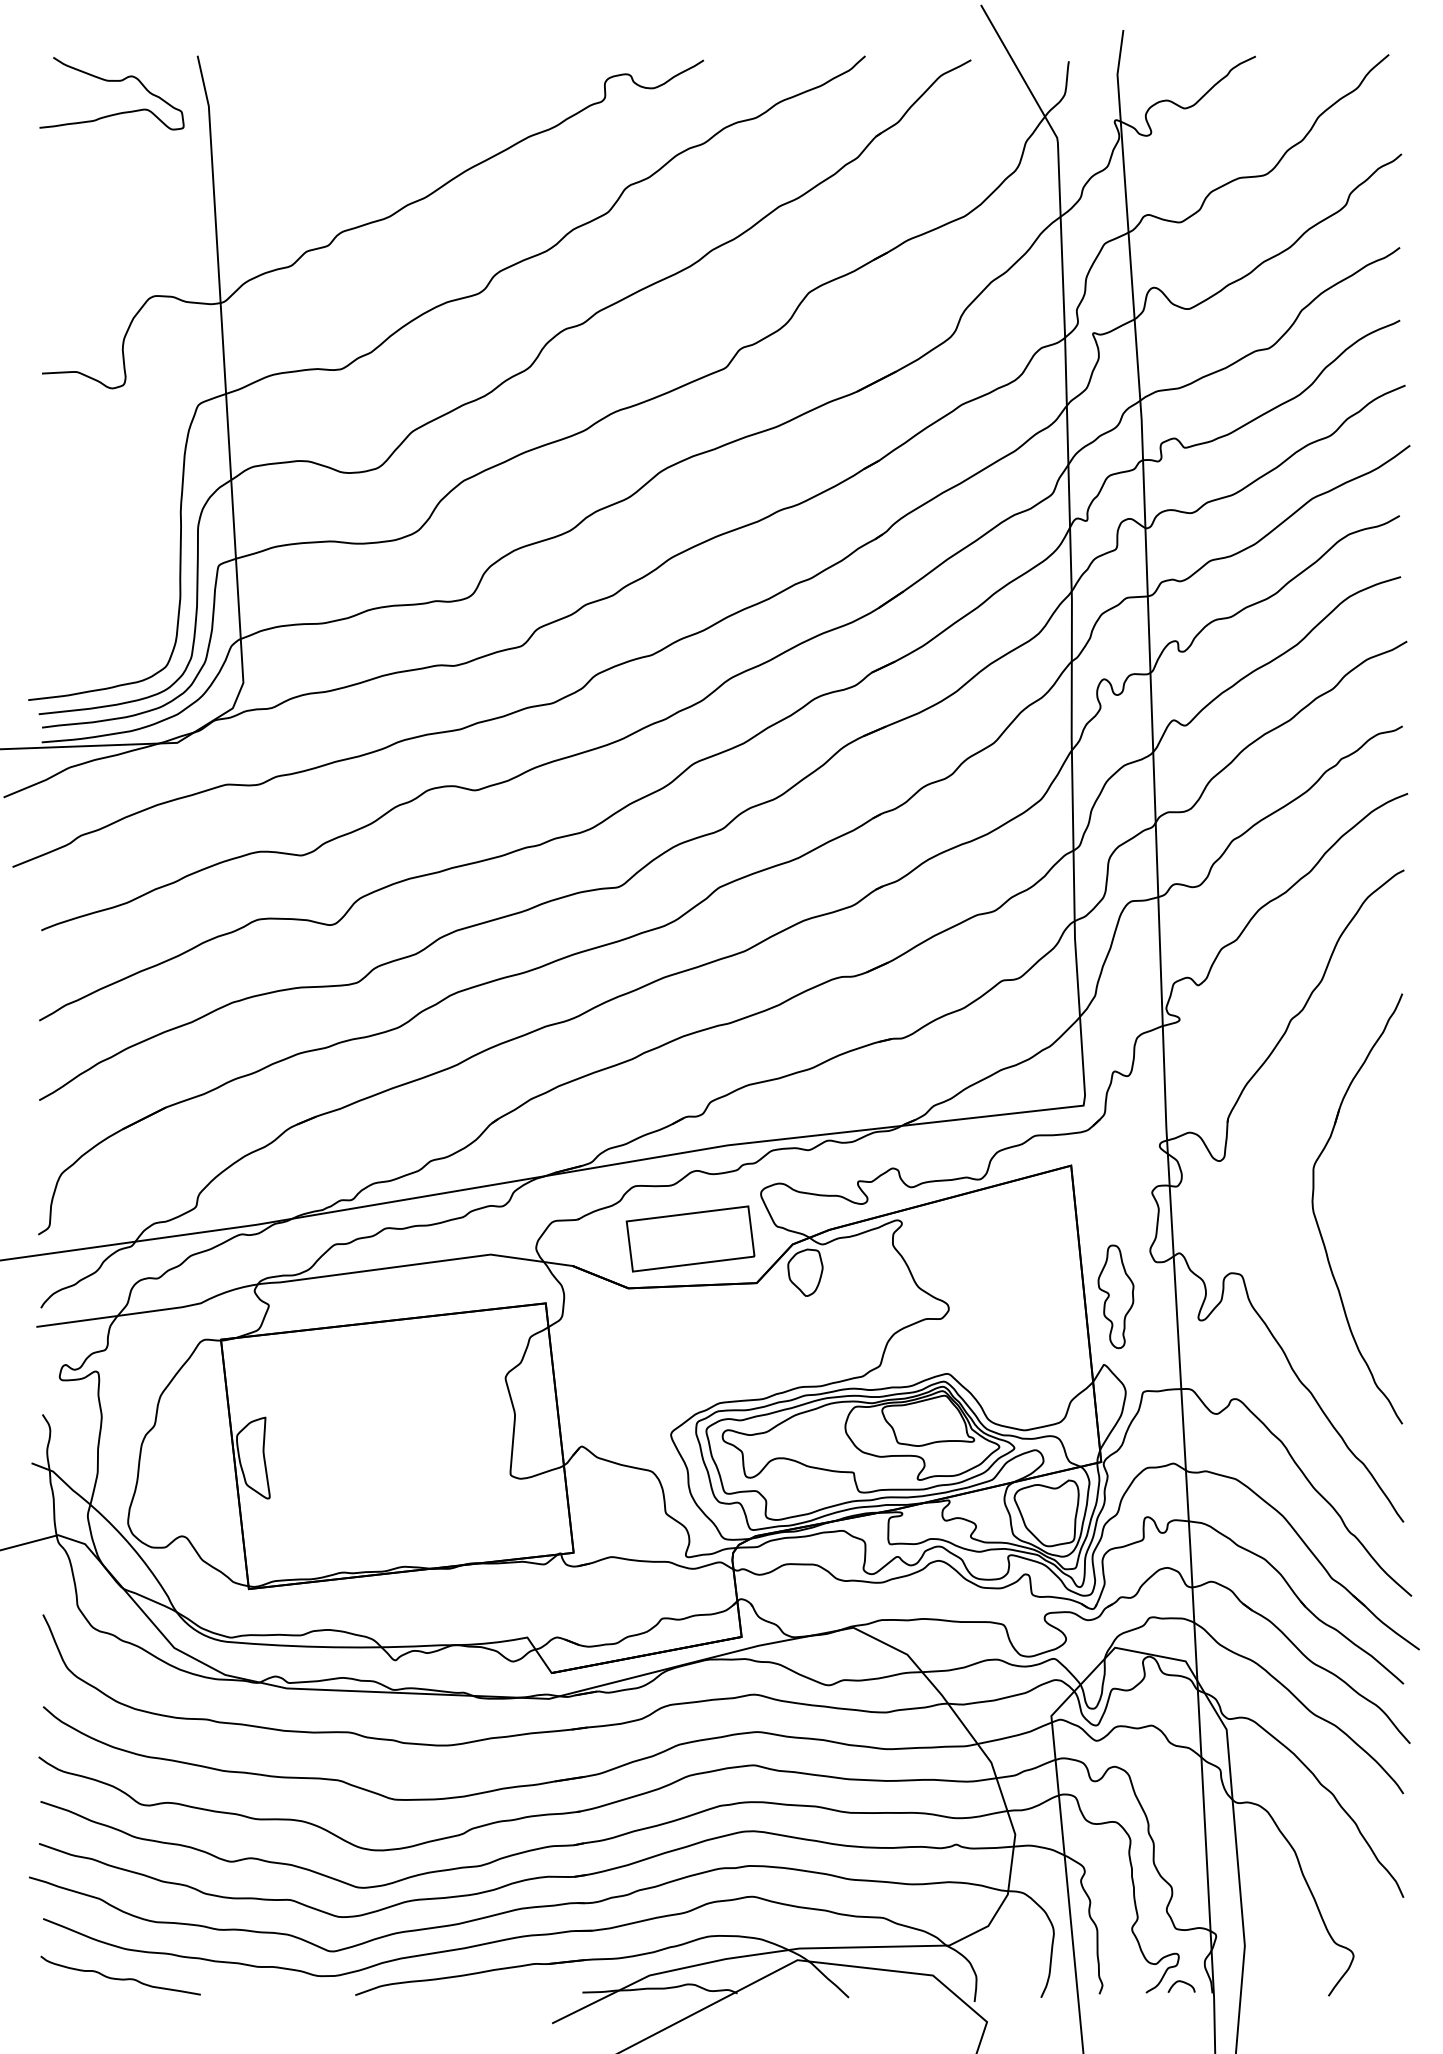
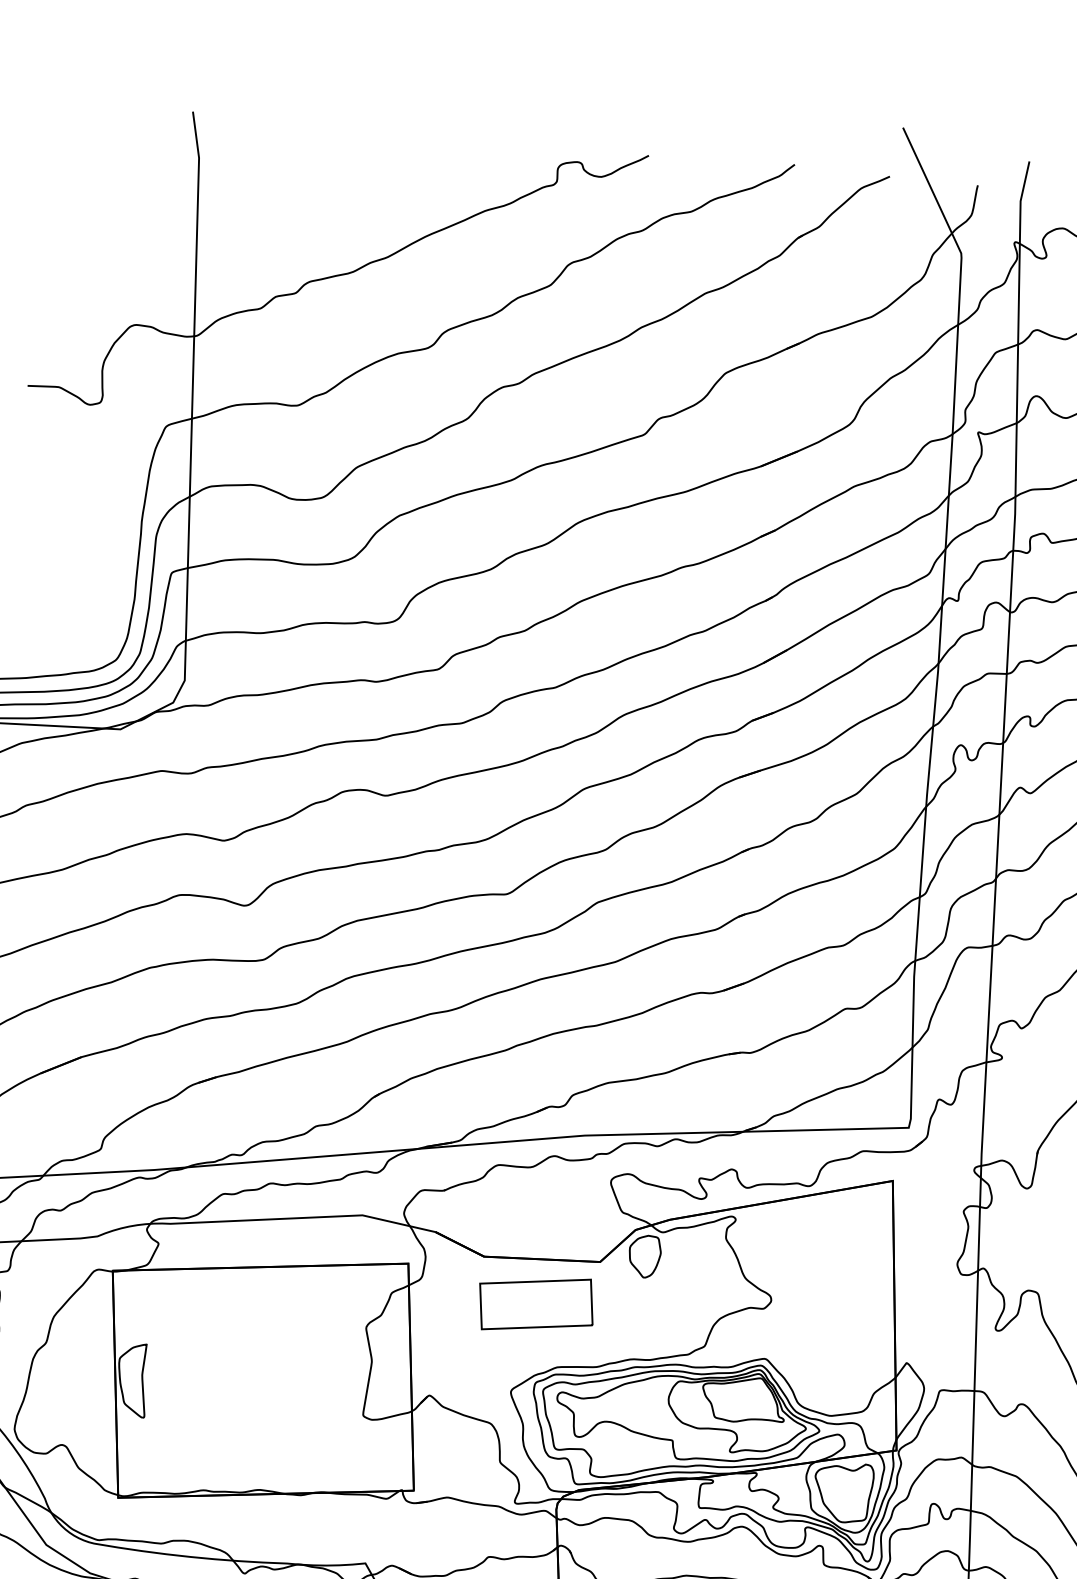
curve: (111, 81) -> (113, 128), removed
part: (690, 1238) -> (536, 1304), moved
part: (1115, 1296) -> (922, 1302), removed

